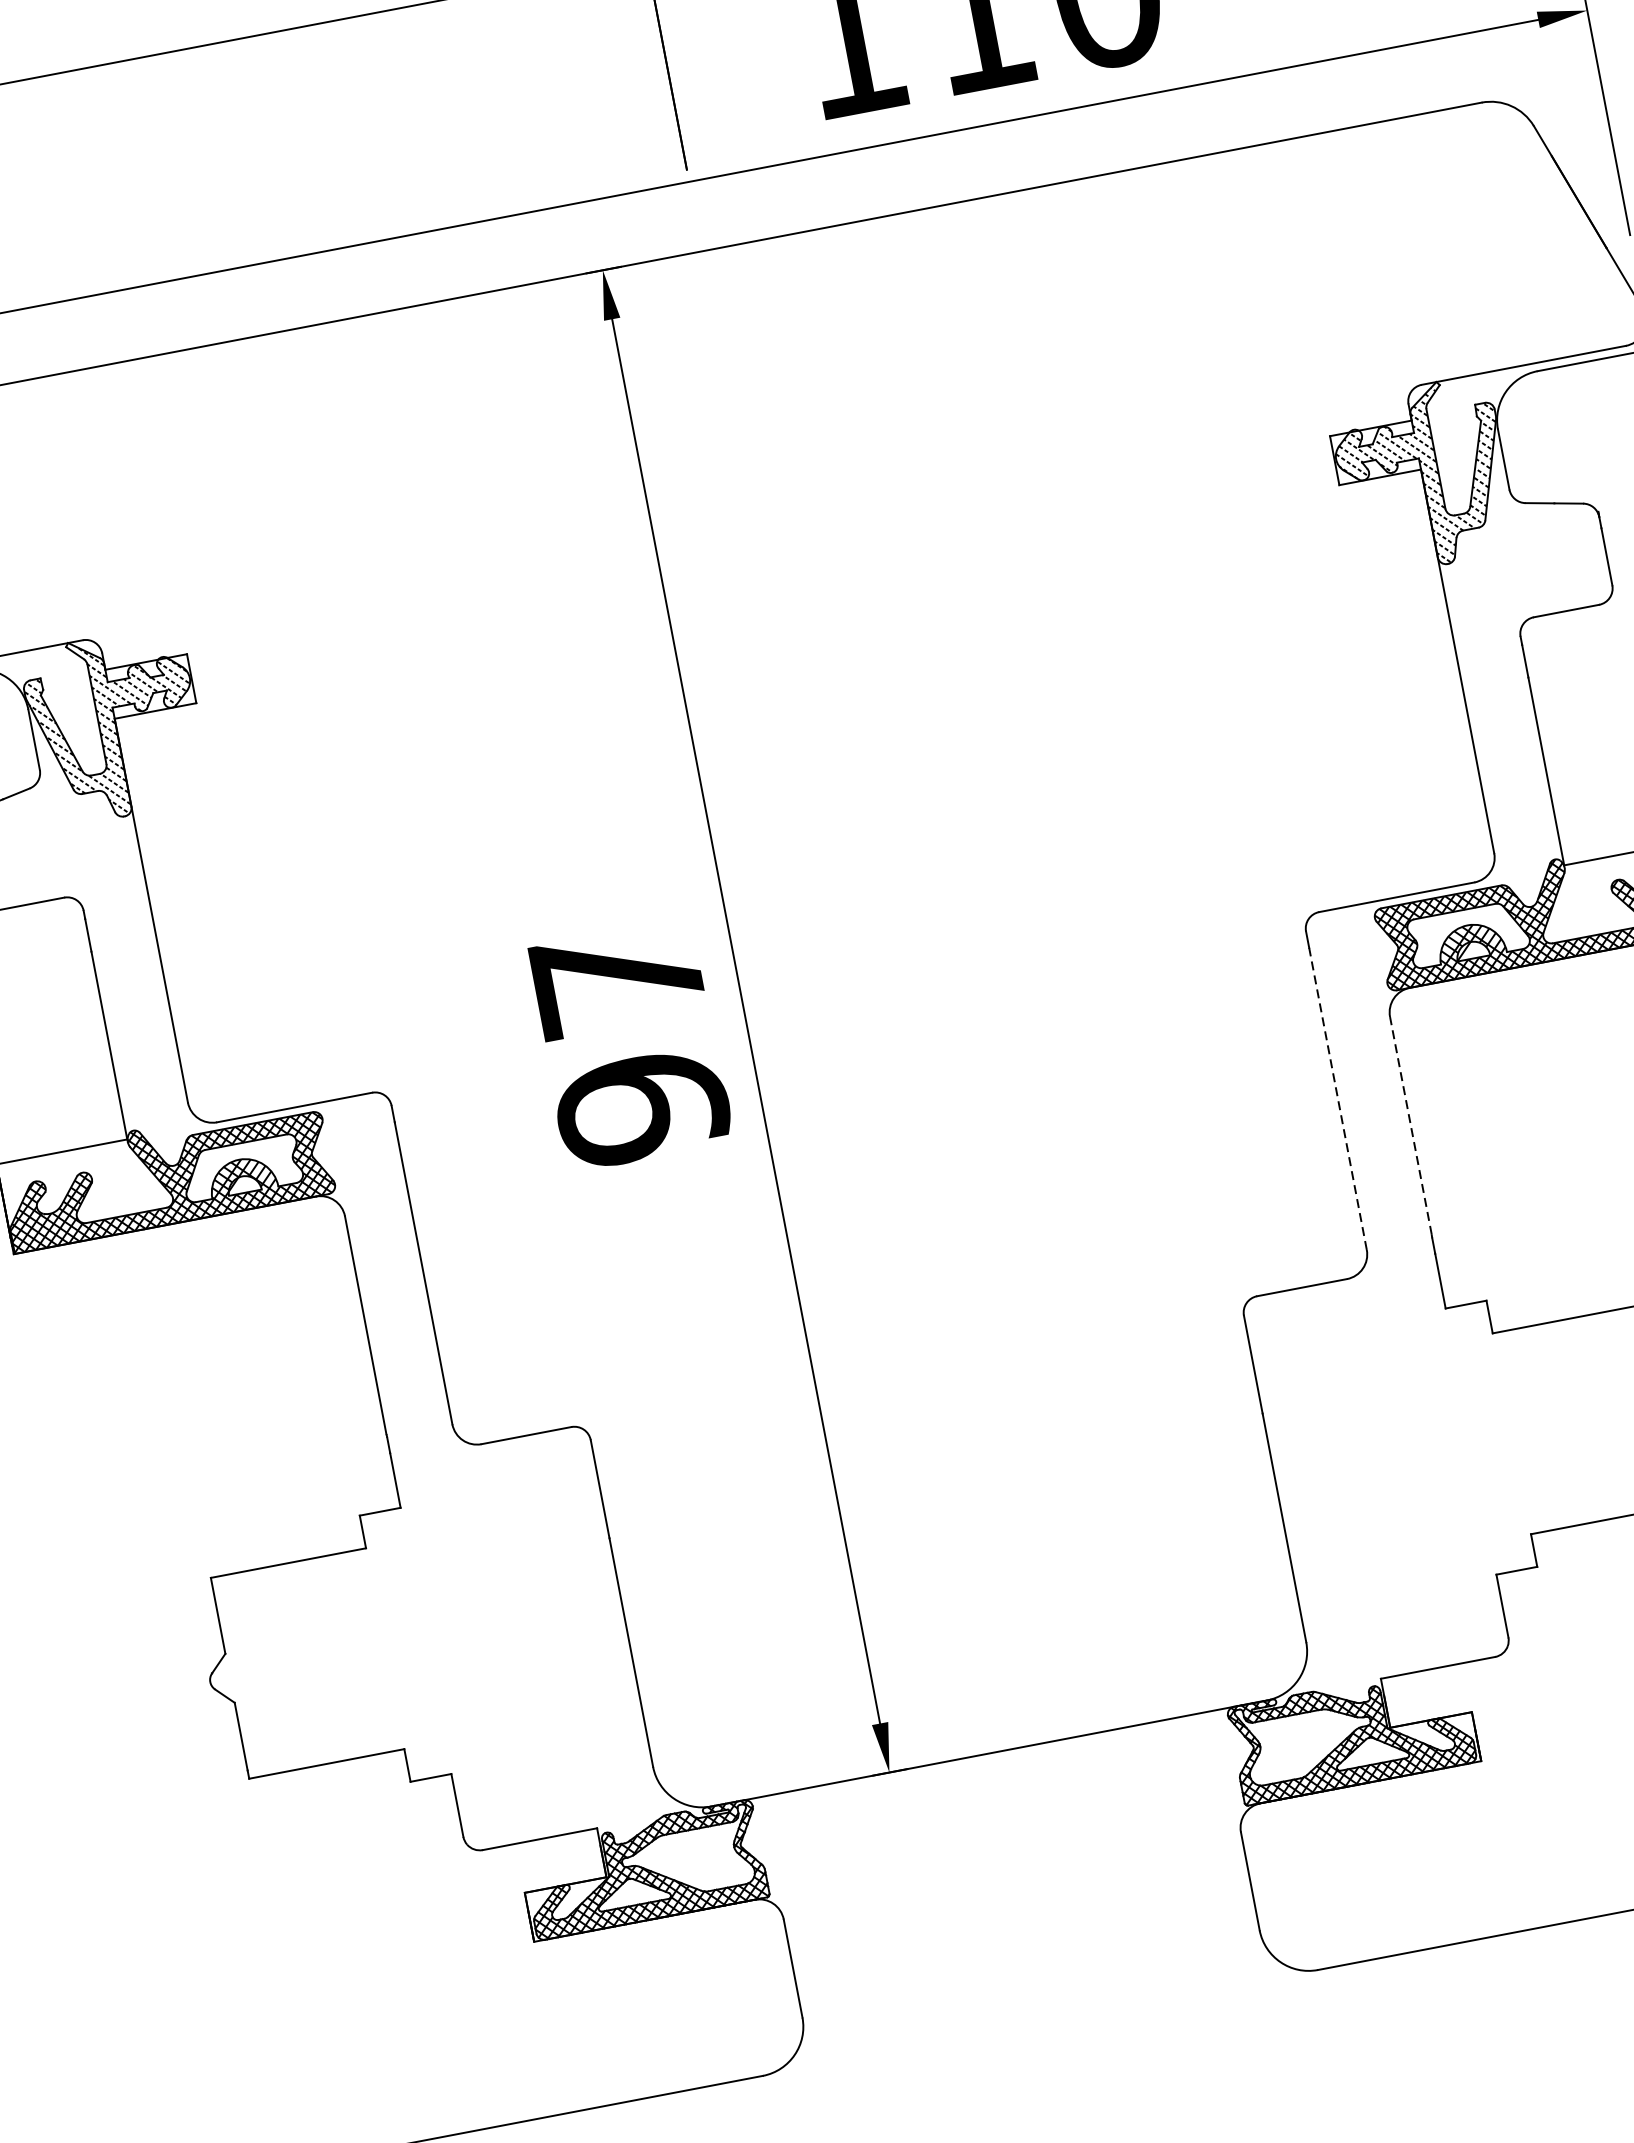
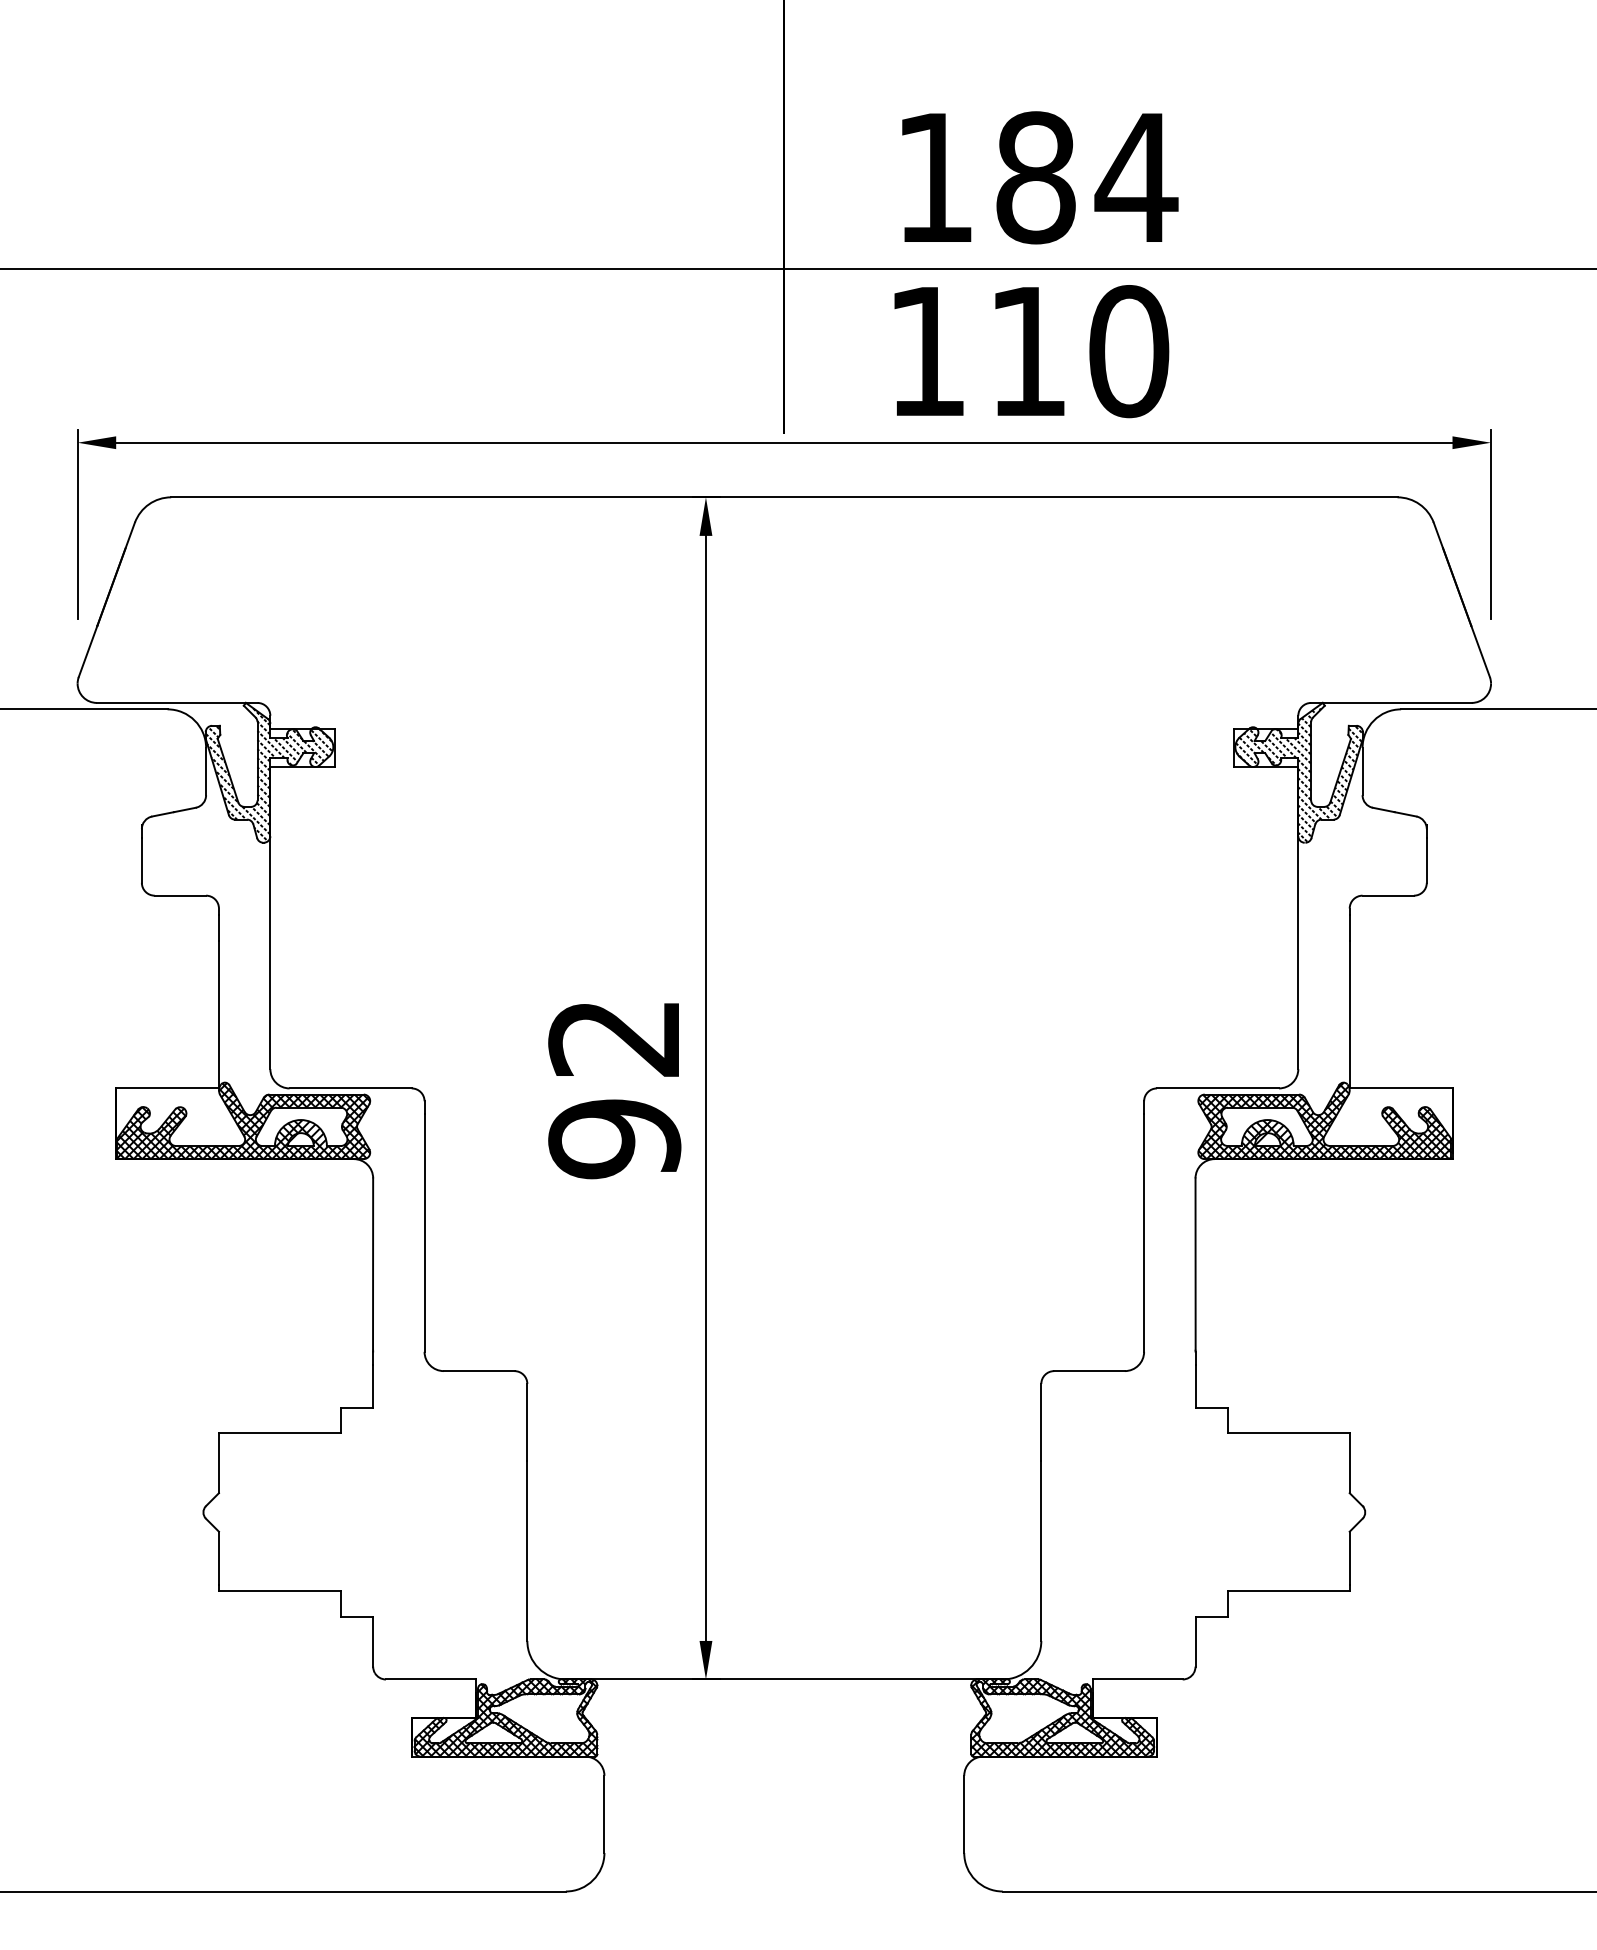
text: (616, 980) -> (613, 1038), 97 -> 92
line: (1338, 1098) -> (1144, 1232), dashed -> solid
line: (1410, 1126) -> (1195, 1264), dashed -> solid

